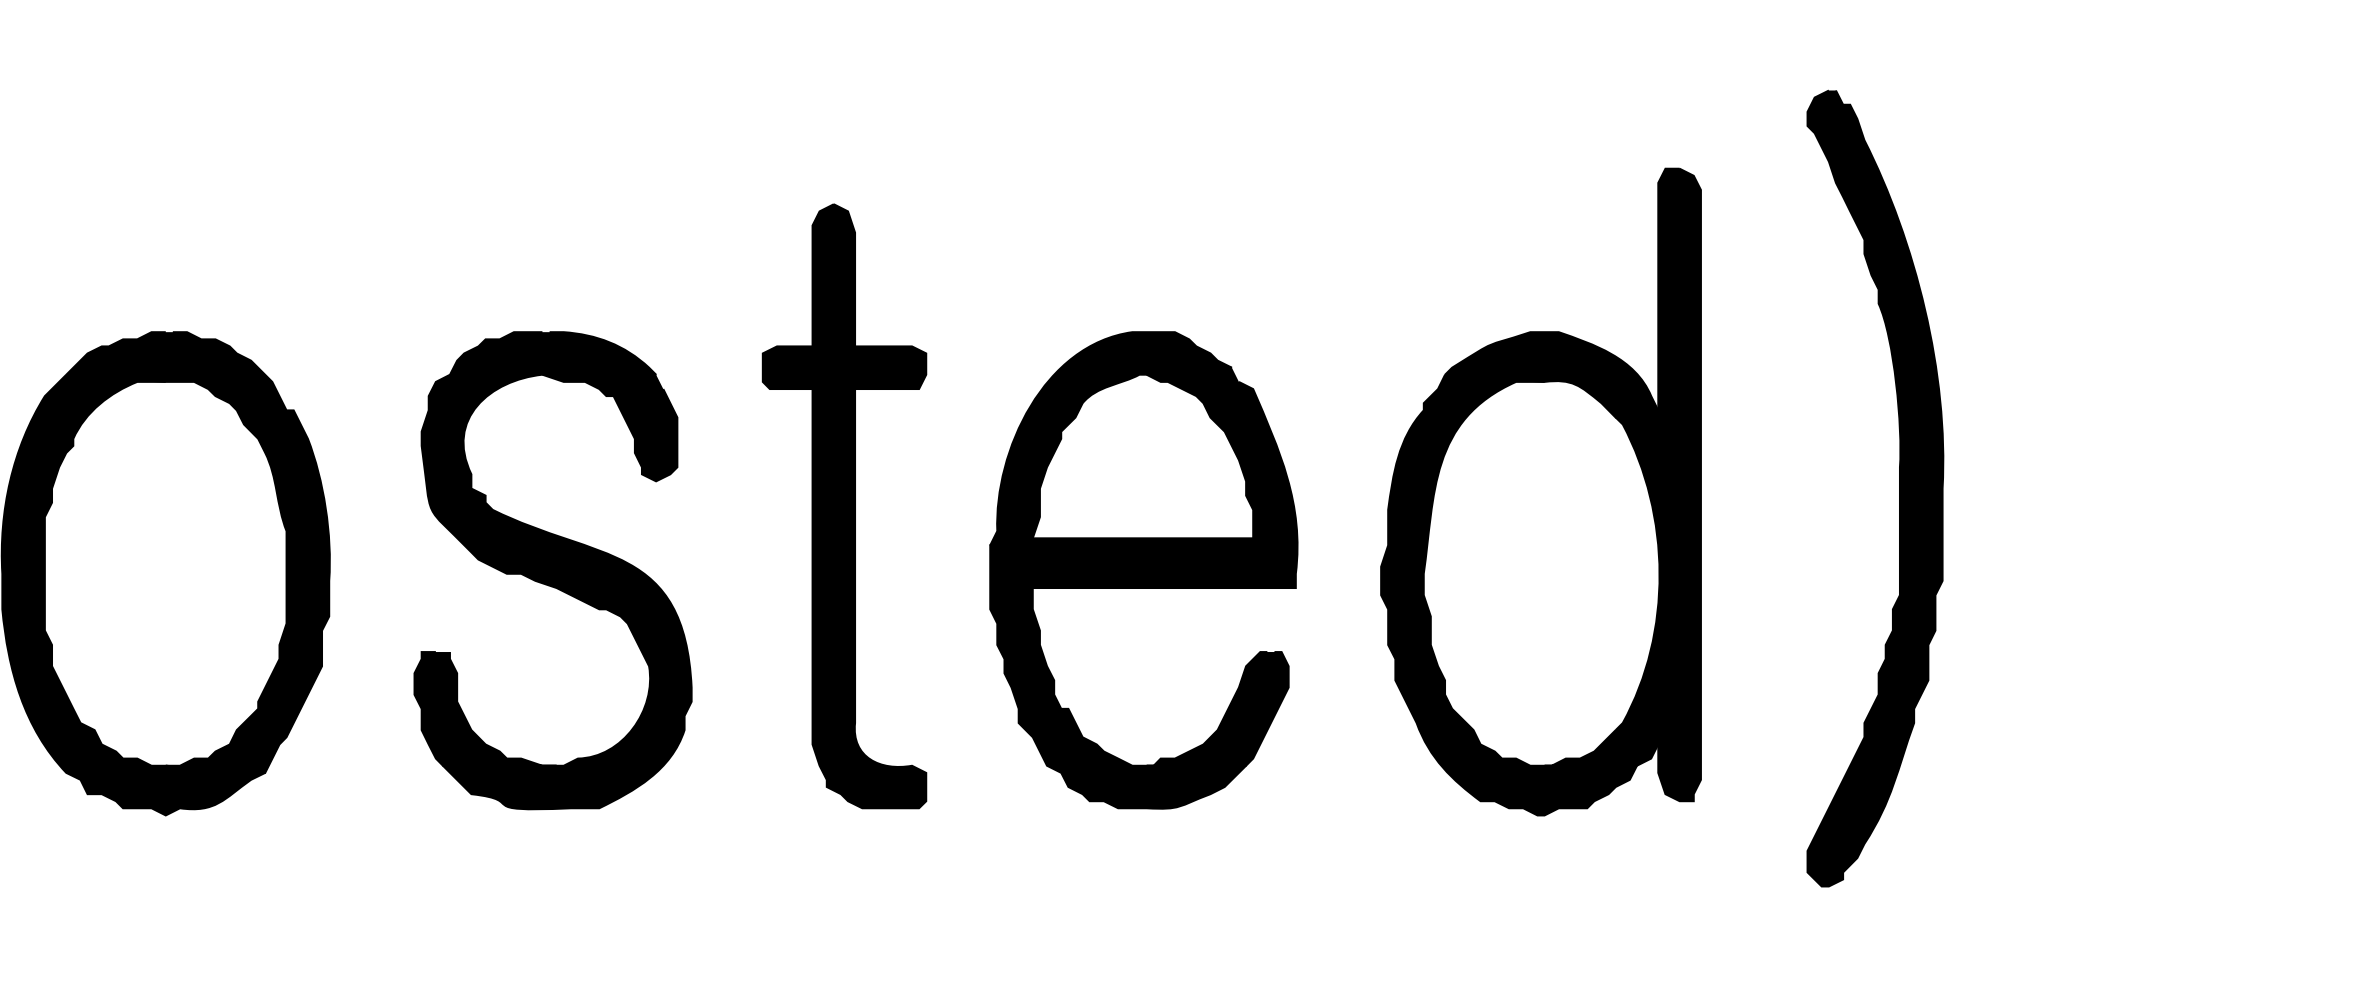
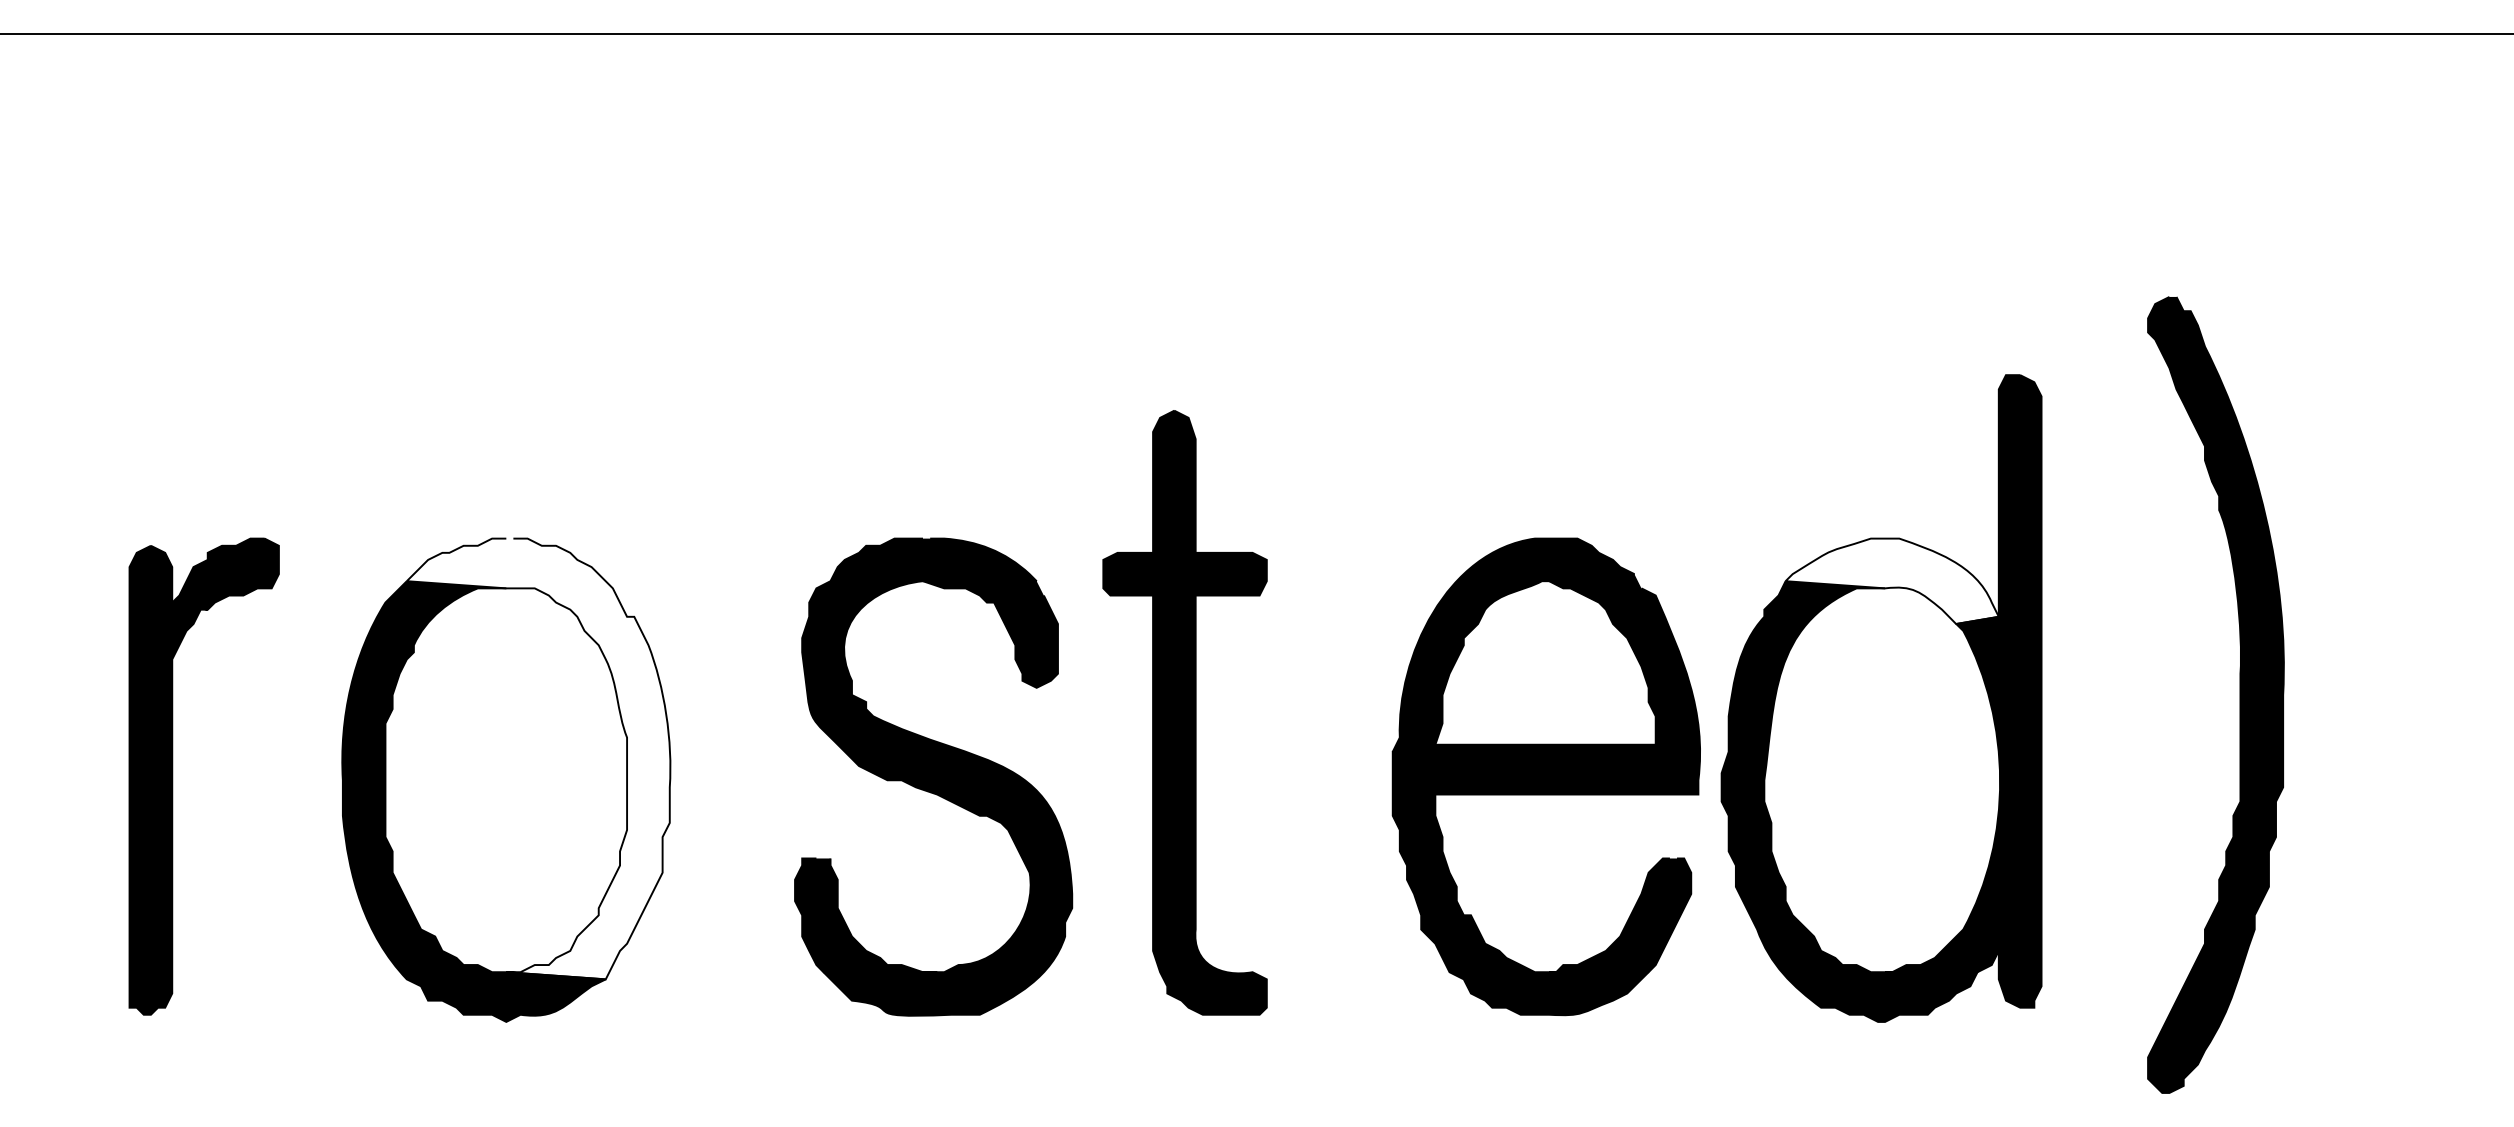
fill: (1550, 375) -> (1891, 581), removed
fill: (197, 552) -> (538, 758), removed
part: (552, 570) -> (933, 776), moved
part: (1142, 570) -> (1545, 776), moved

